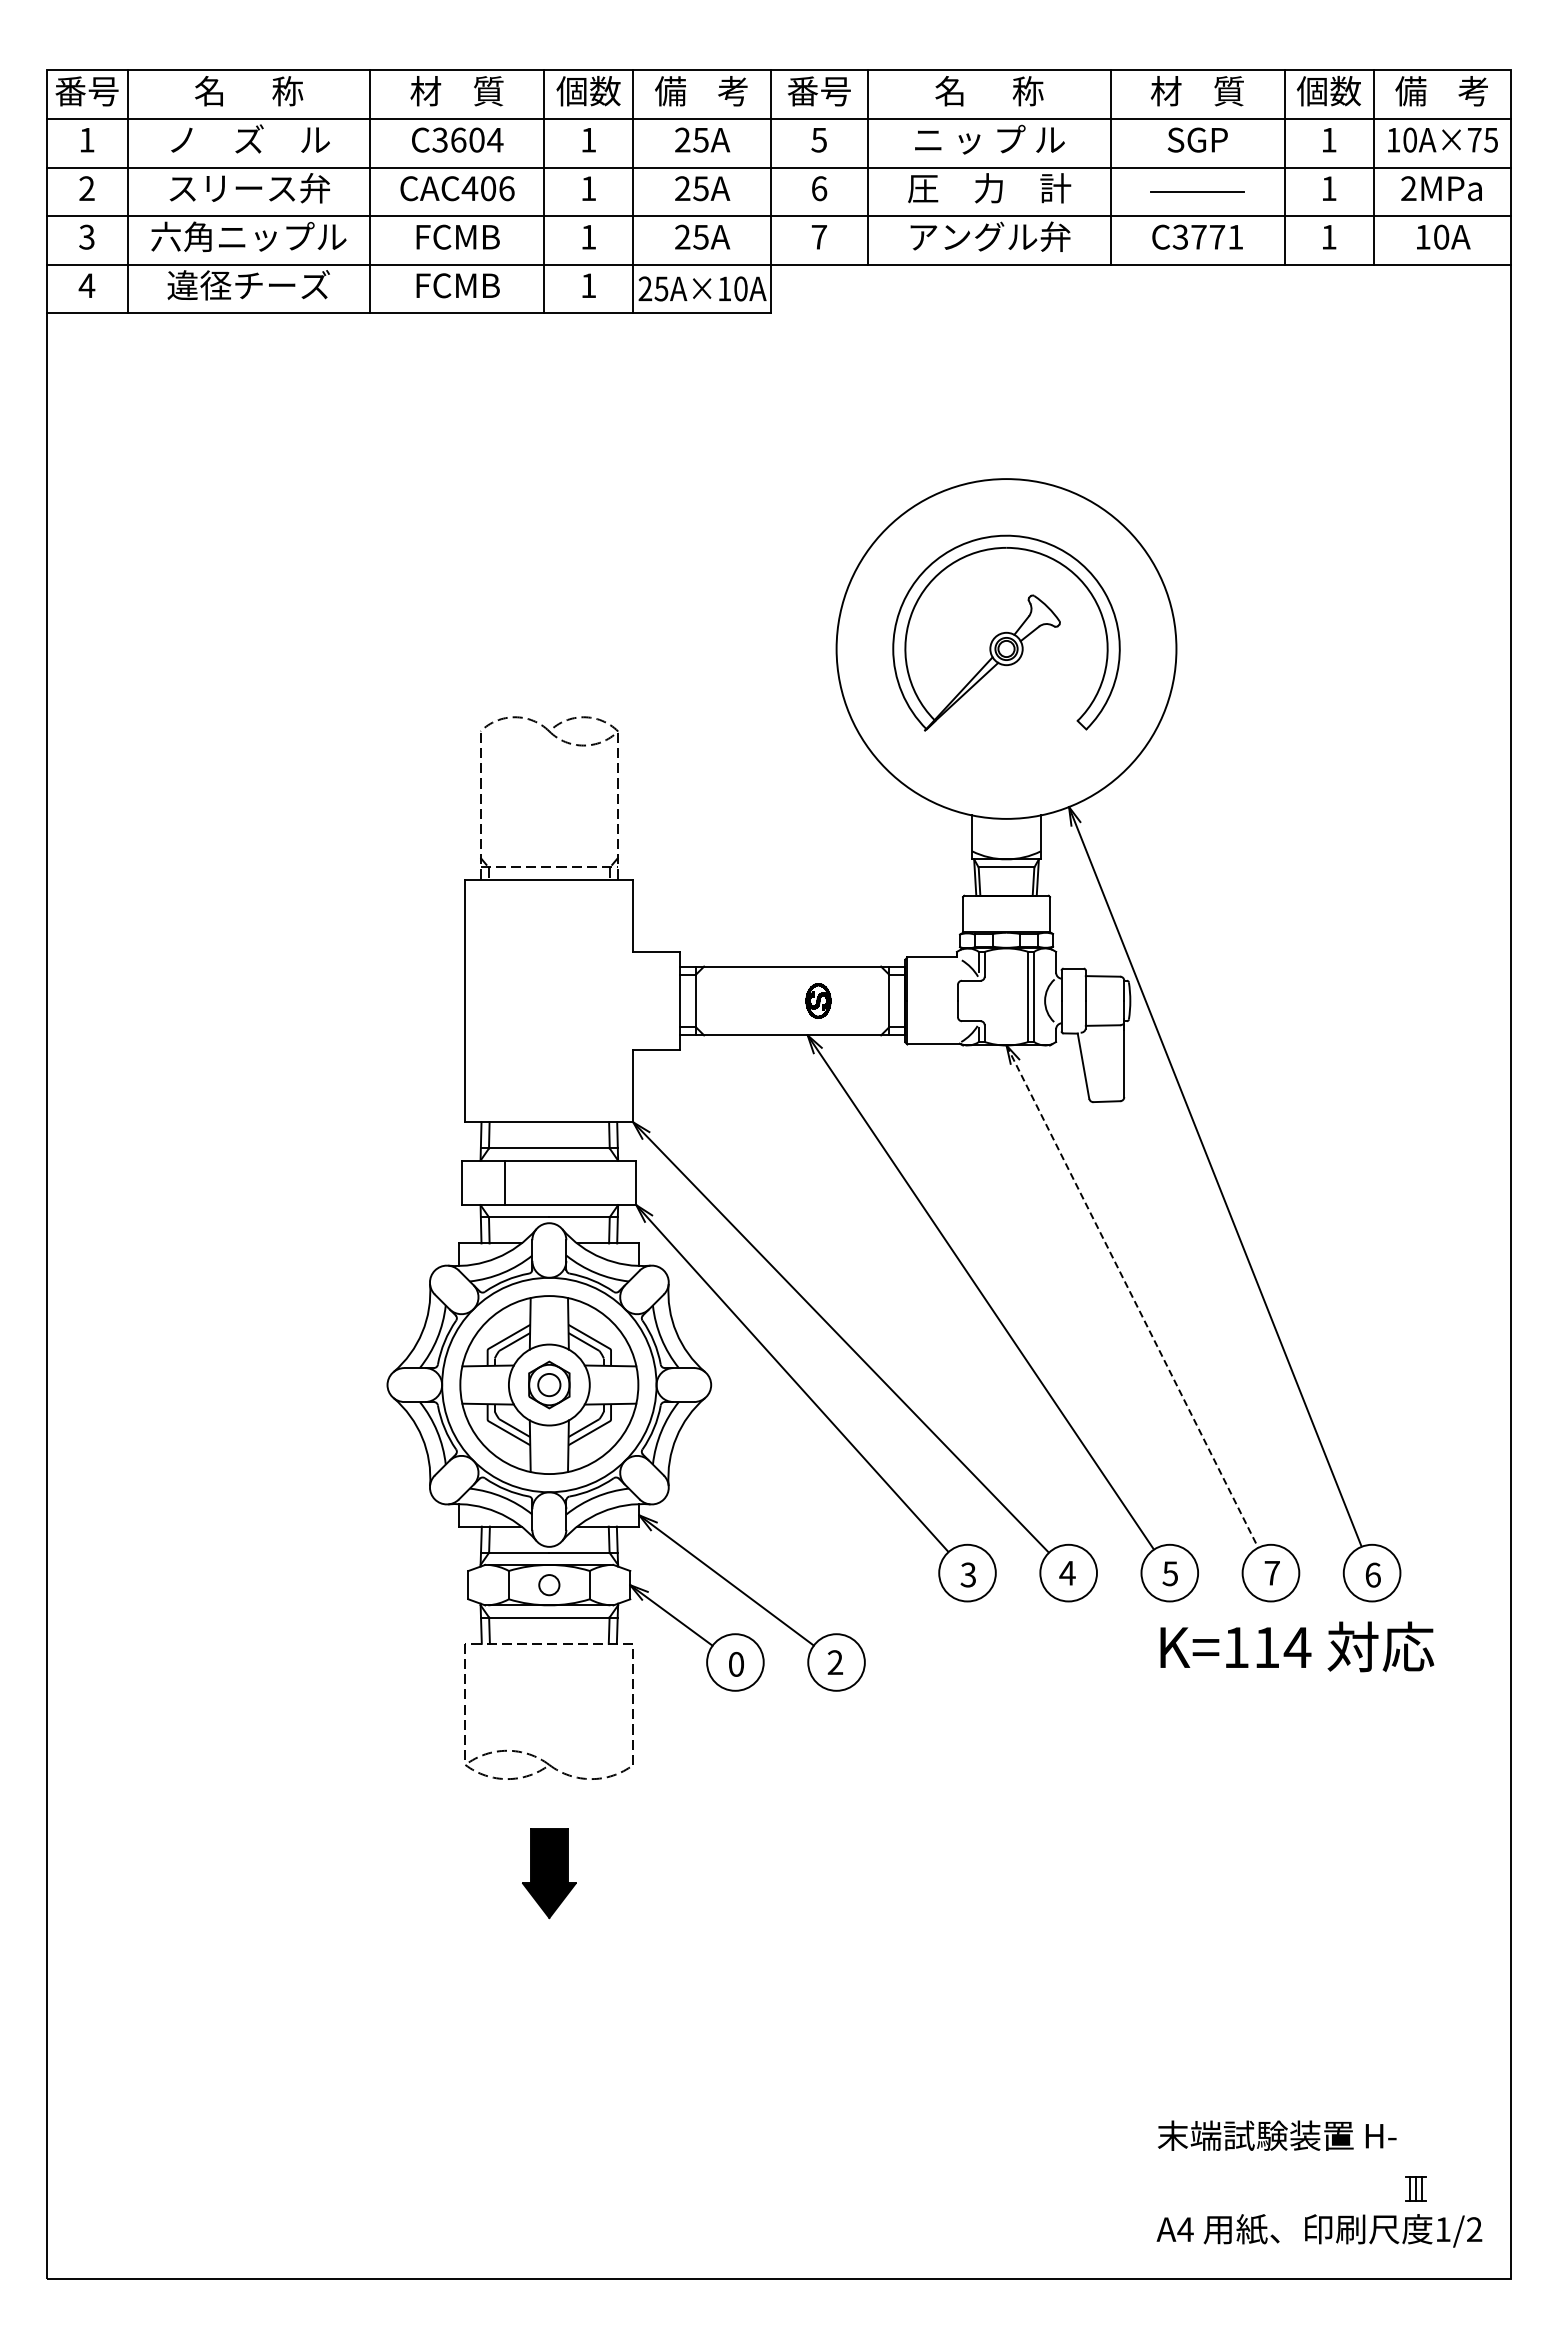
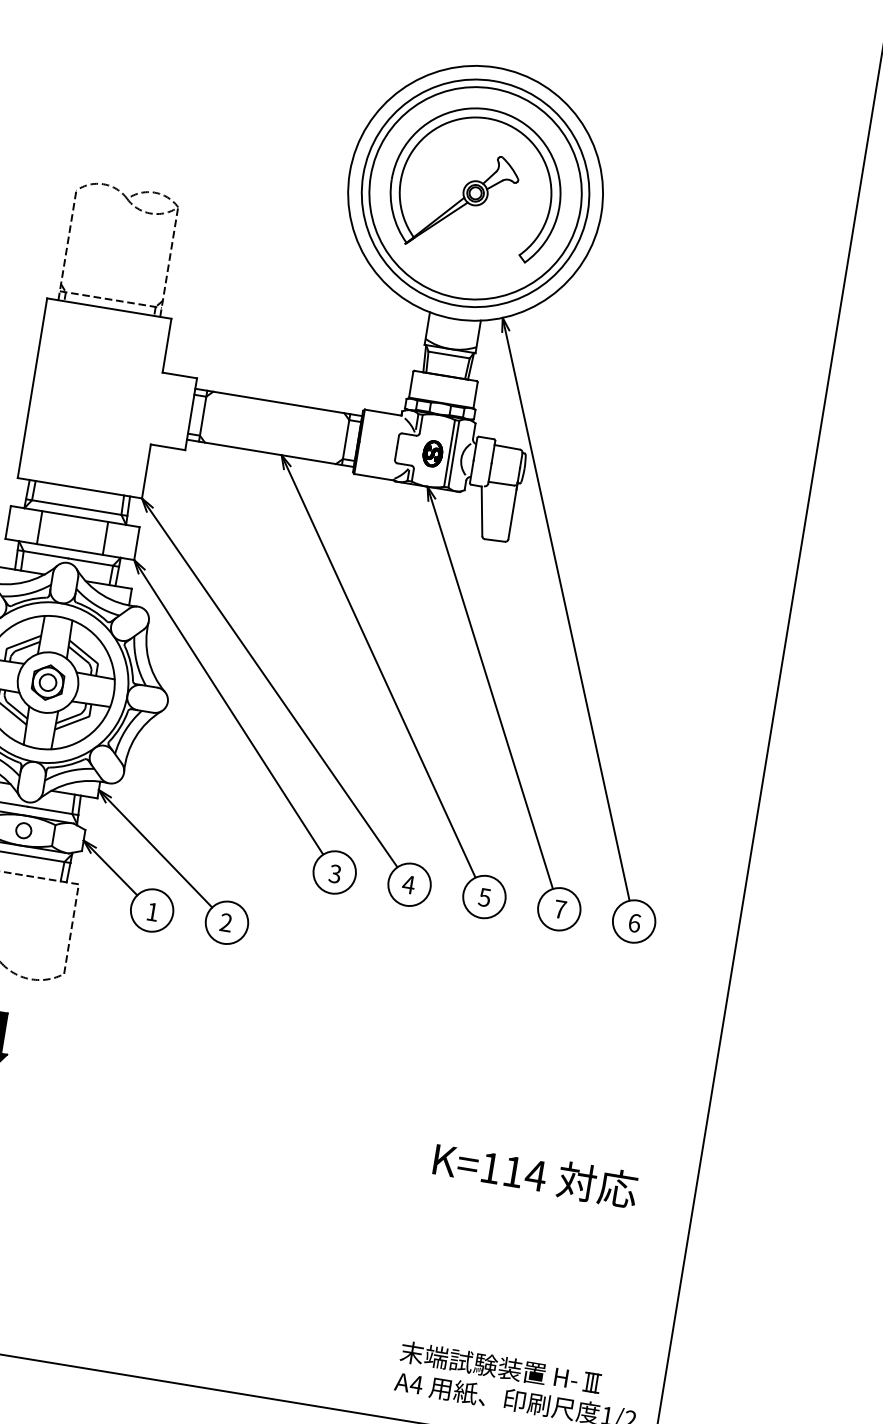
part: (1006, 648) -> (475, 192), added
part: (818, 1000) -> (432, 453), moved
line: (593, 1182) -> (105, 538), added
line: (1132, 1296) -> (490, 687), dashed -> solid
text: (1297, 1646) -> (535, 1174), moved
text: (736, 1663) -> (152, 911), 0 -> 1
text: (1277, 2135) -> (489, 1365), moved

